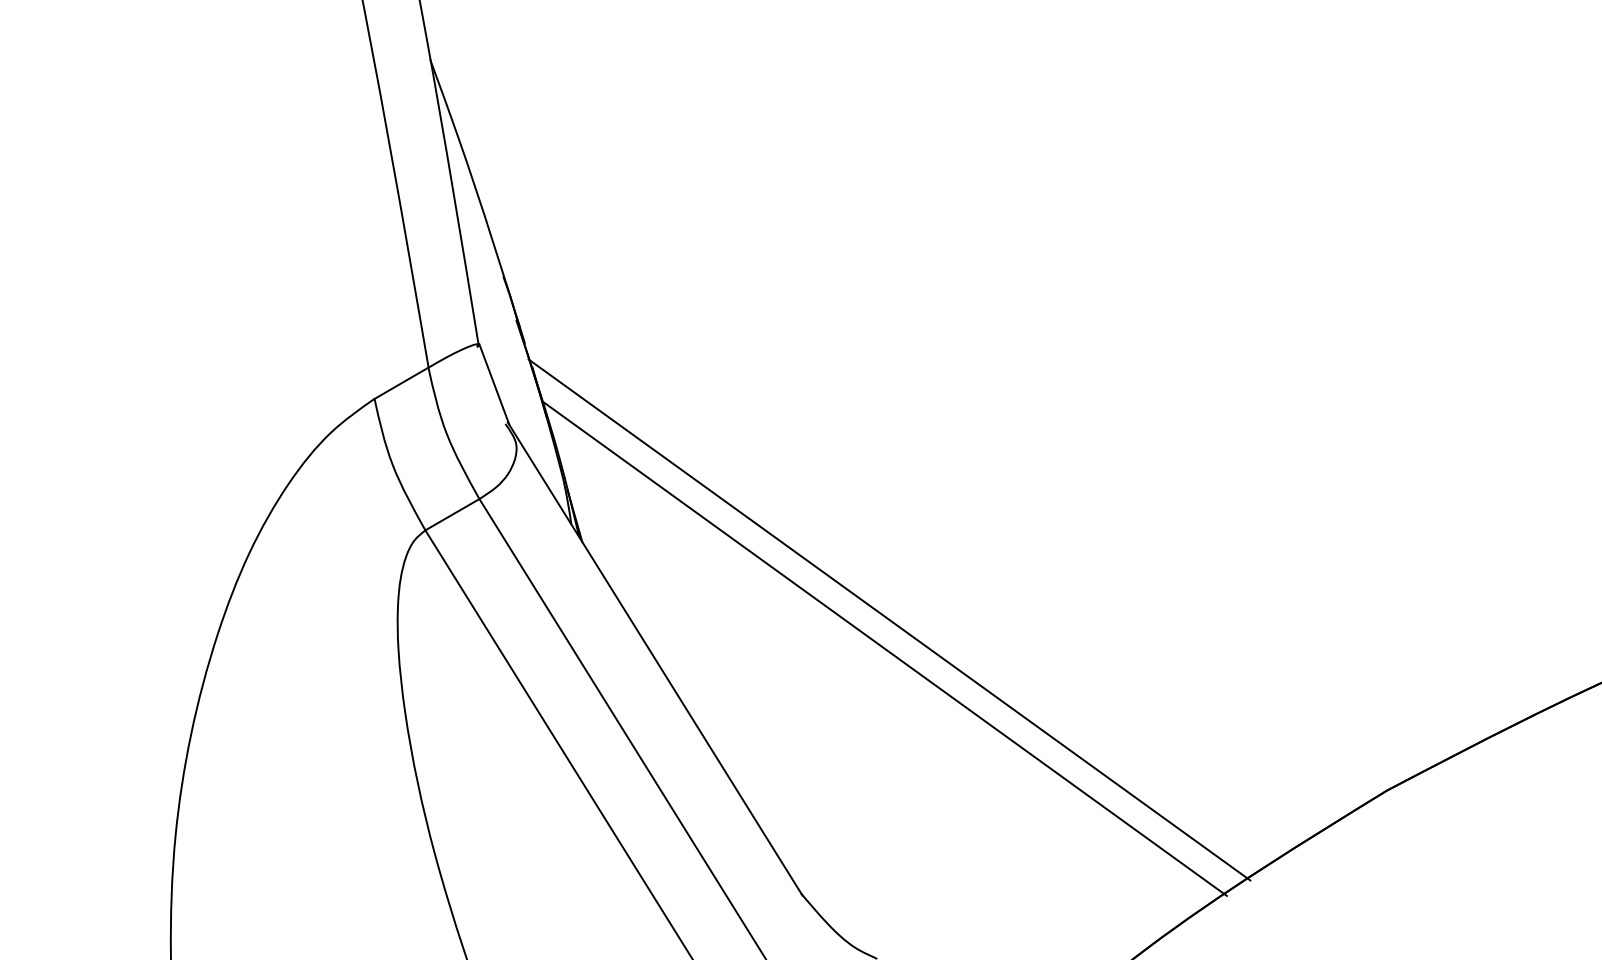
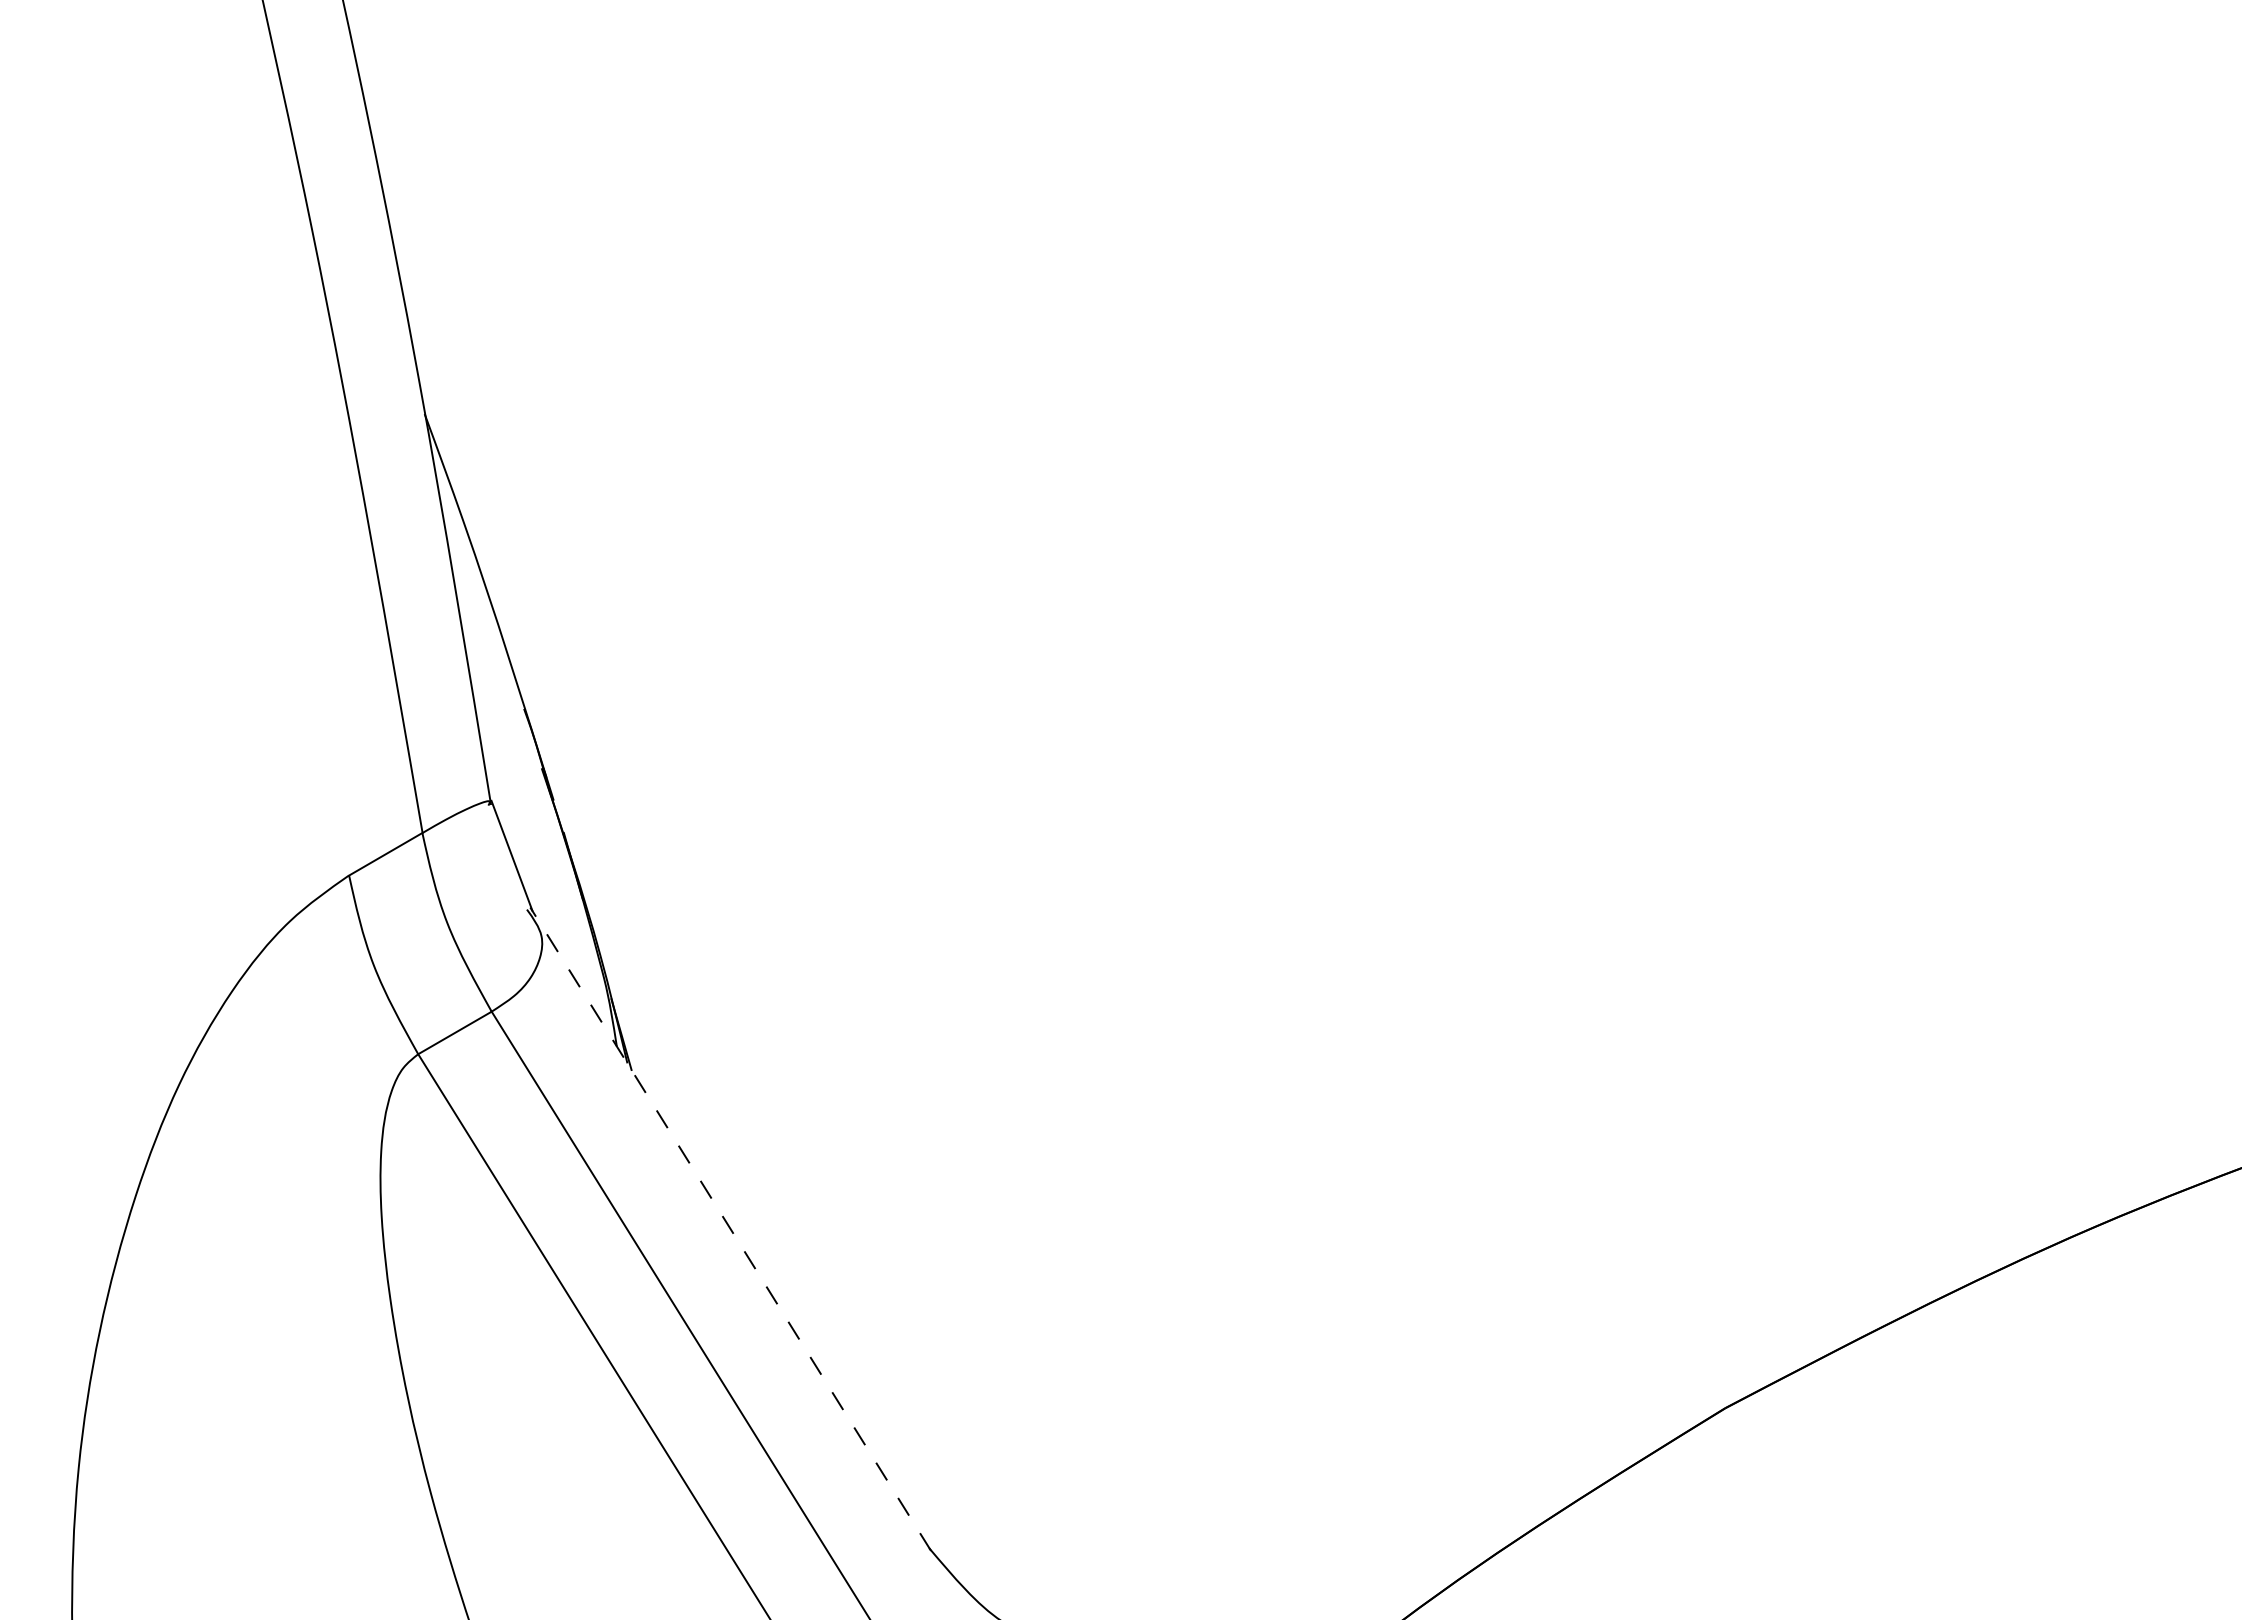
line: (888, 619) -> (1048, 1175), removed
line: (884, 648) -> (1042, 1214), removed
line: (655, 659) -> (730, 1229), solid -> dashed

